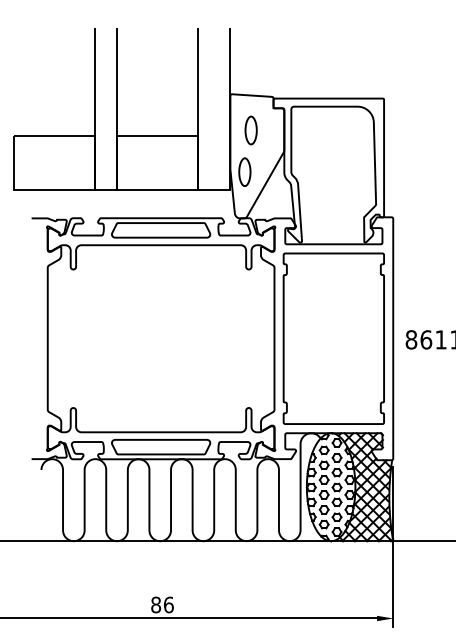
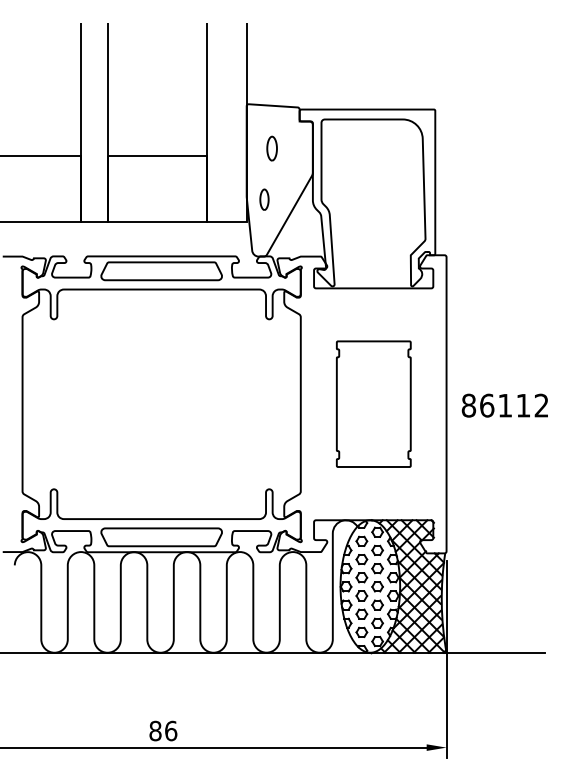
part: (250, 130) -> (271, 148), size x0.7
part: (244, 171) -> (264, 199), size x0.6
part: (333, 338) -> (373, 403), size x0.6

